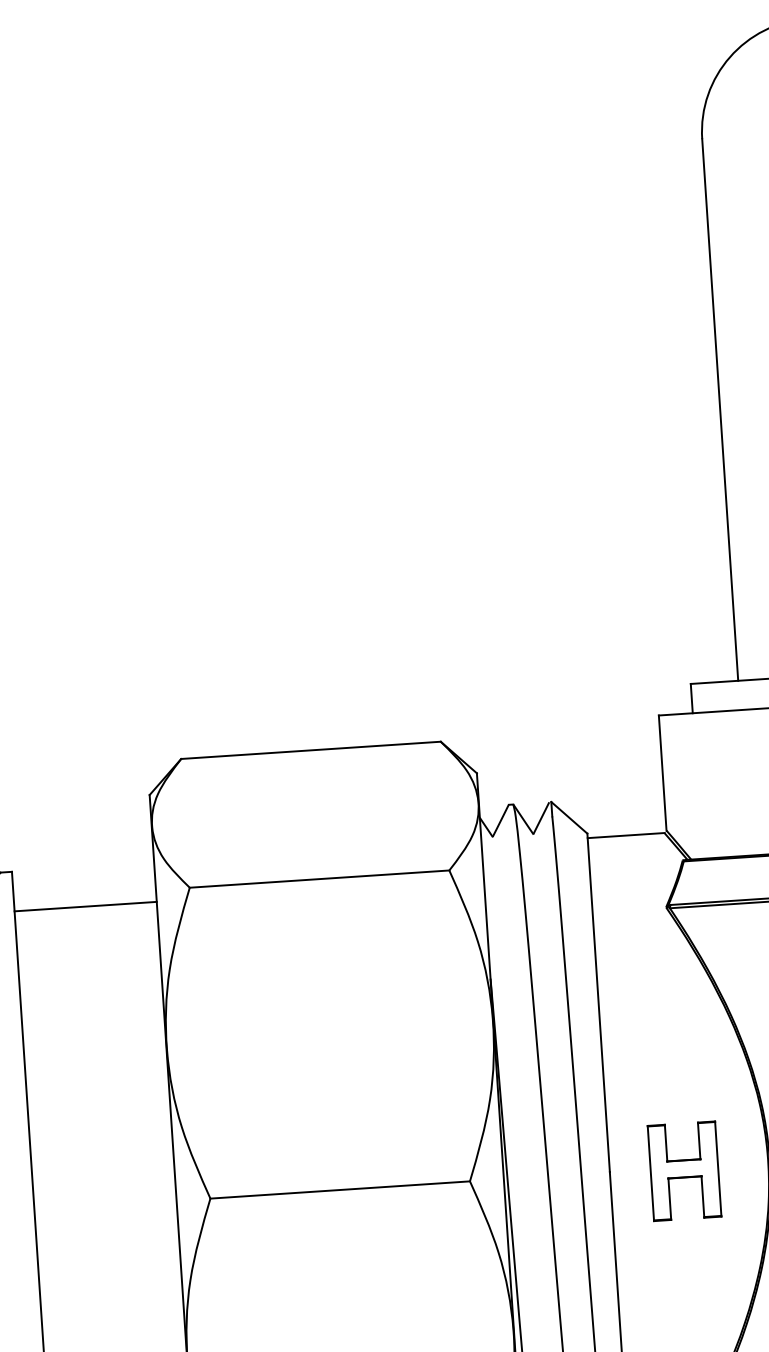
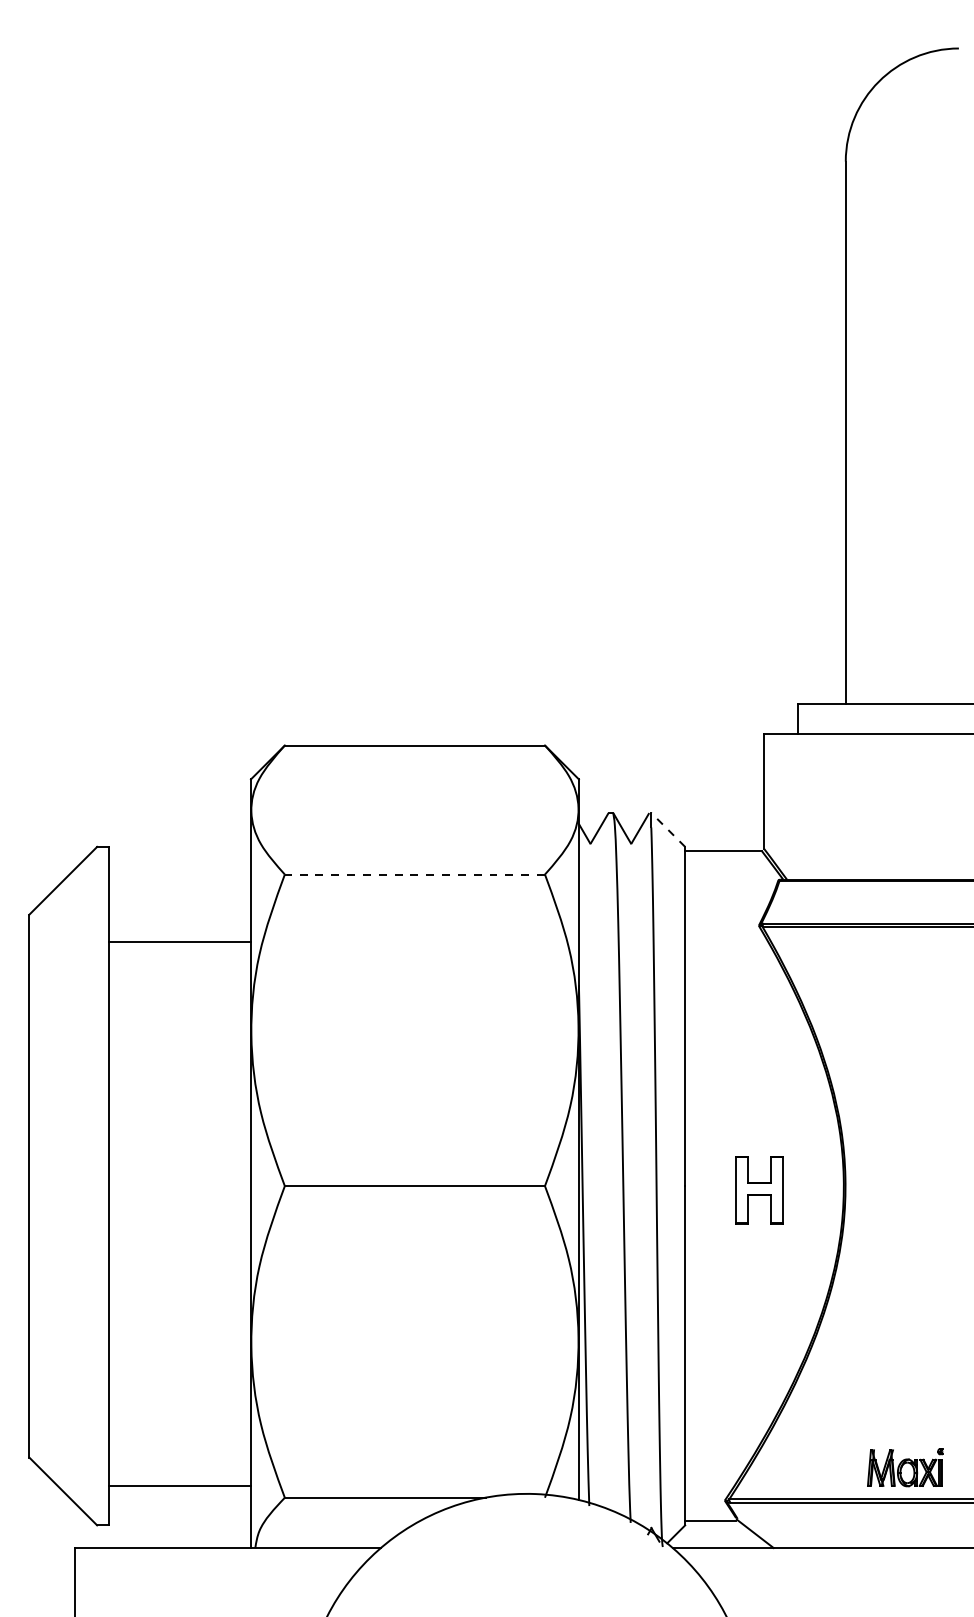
line: (569, 817) -> (668, 829), solid -> dashed
line: (319, 879) -> (414, 874), solid -> dashed
line: (85, 906) -> (179, 942), moved
part: (684, 1171) -> (759, 1190), size x0.7

